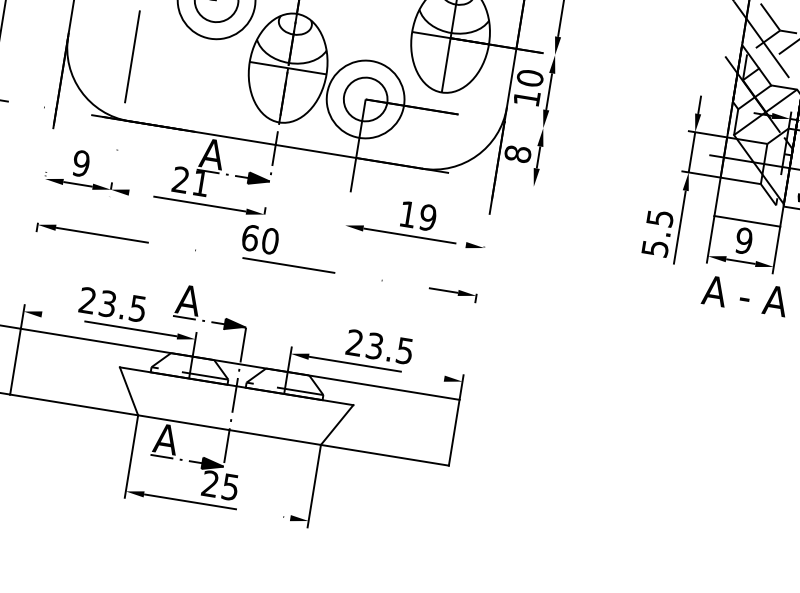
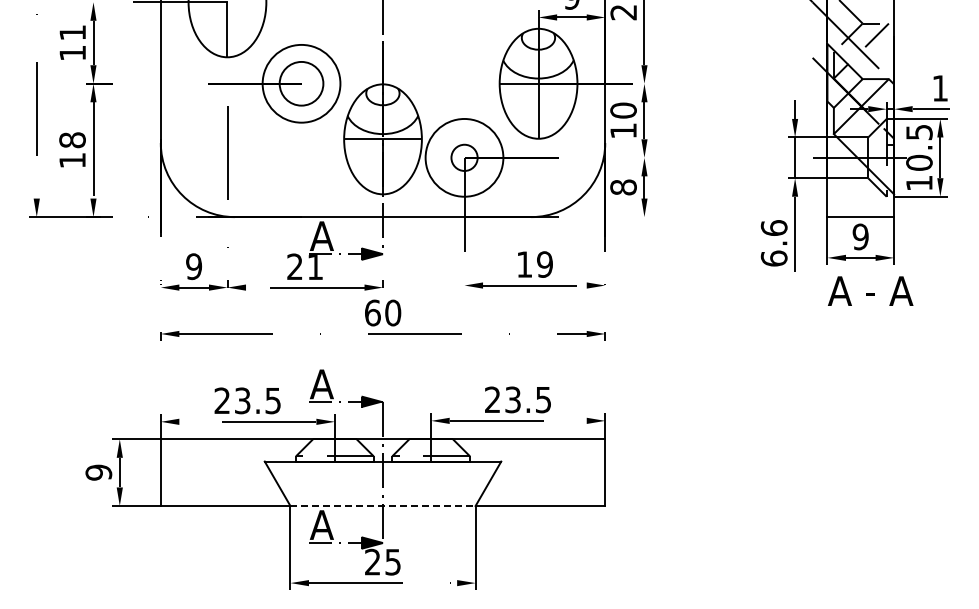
circle: (365, 99) -> (464, 157), size x0.6
text: (656, 233) -> (773, 243), 5.5 -> 6.6
line: (229, 430) -> (383, 506), solid -> dashed

